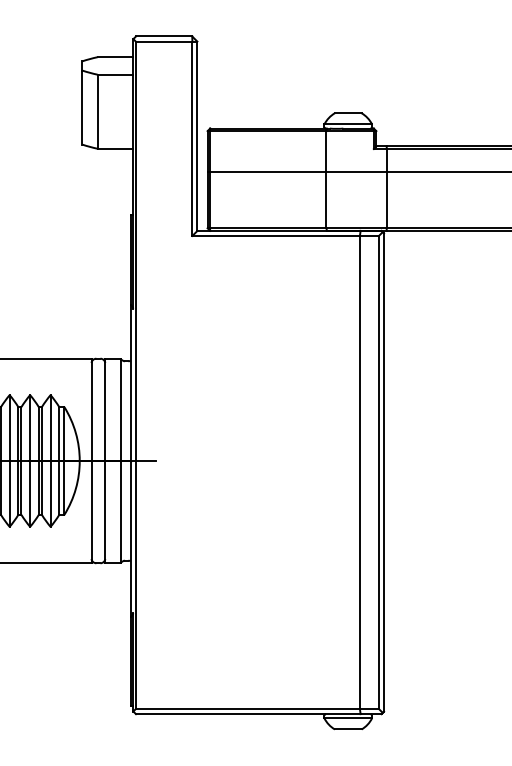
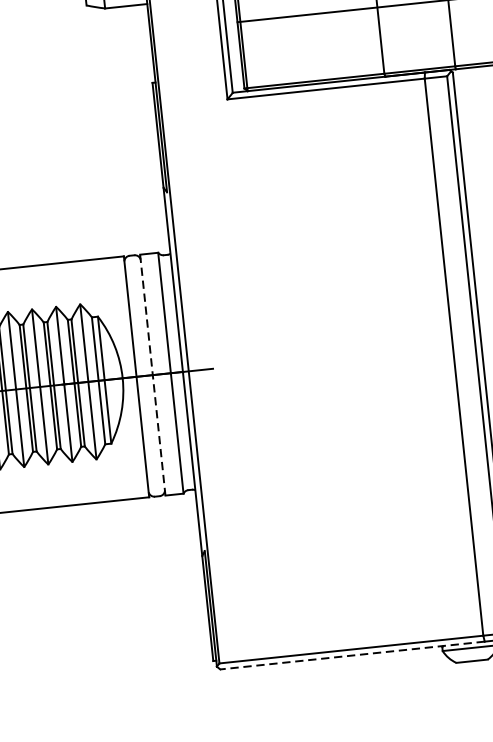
line: (105, 461) -> (153, 375), solid -> dashed
line: (247, 714) -> (351, 656), solid -> dashed

